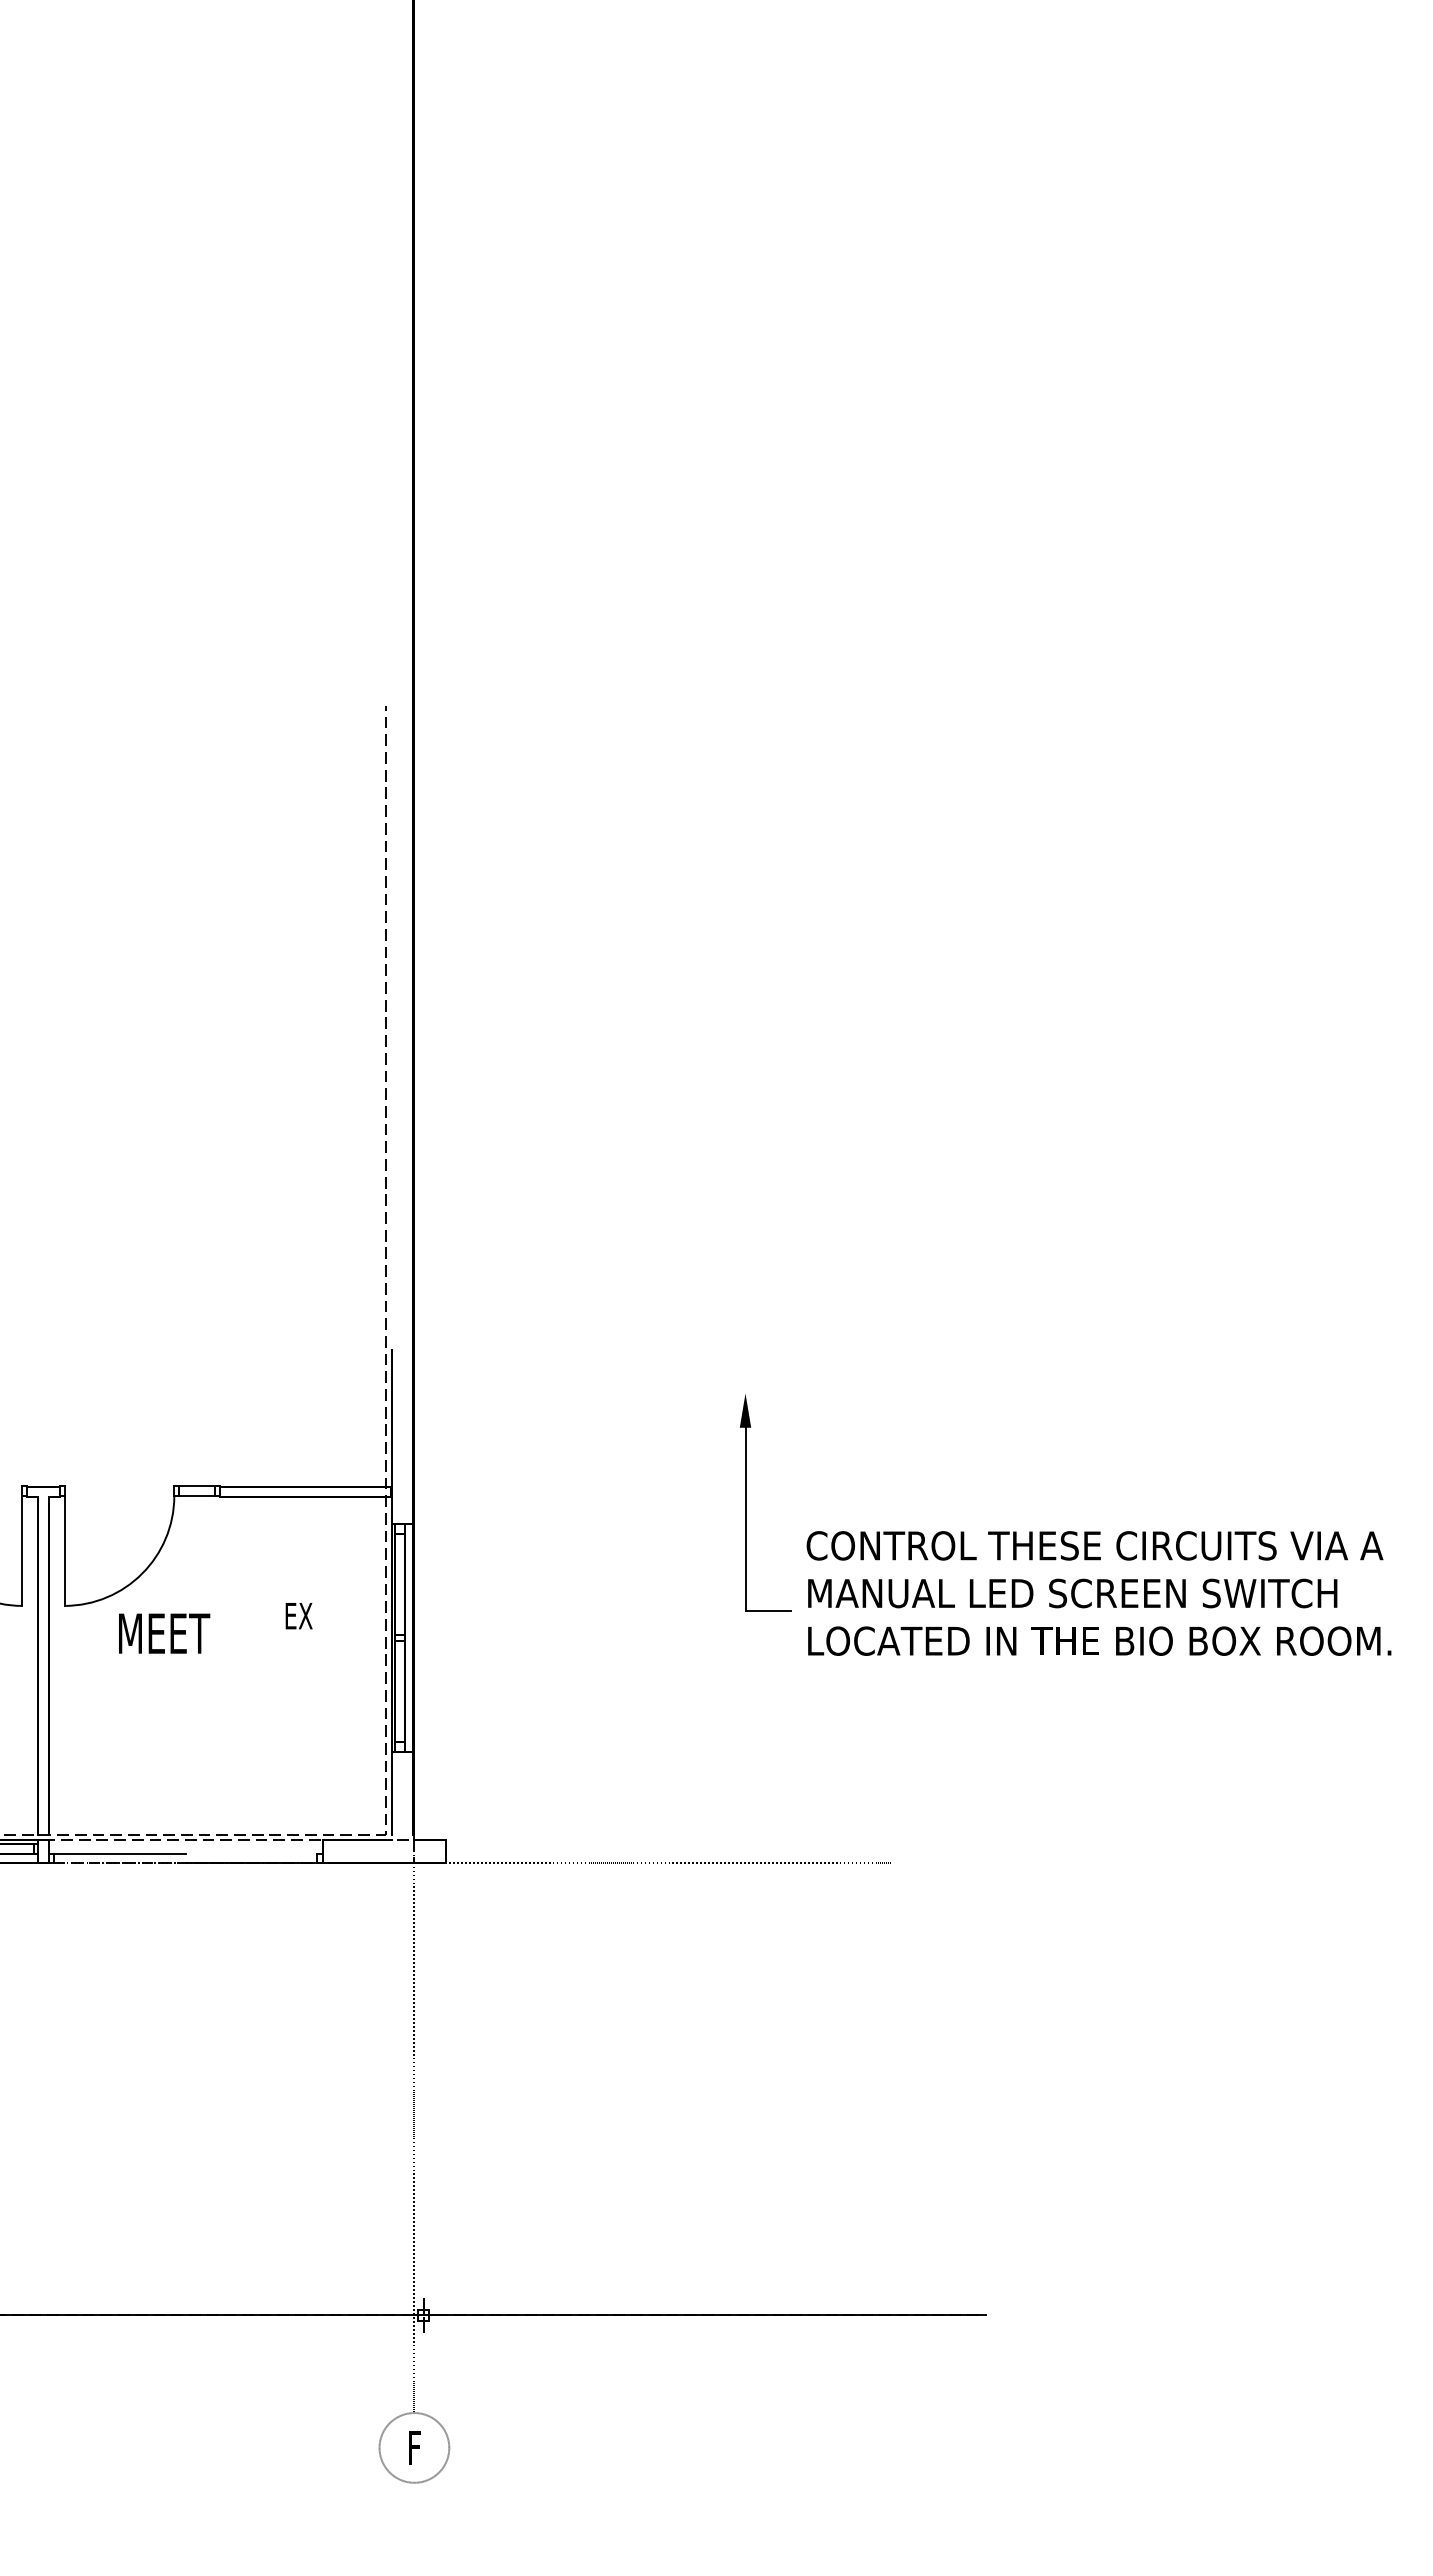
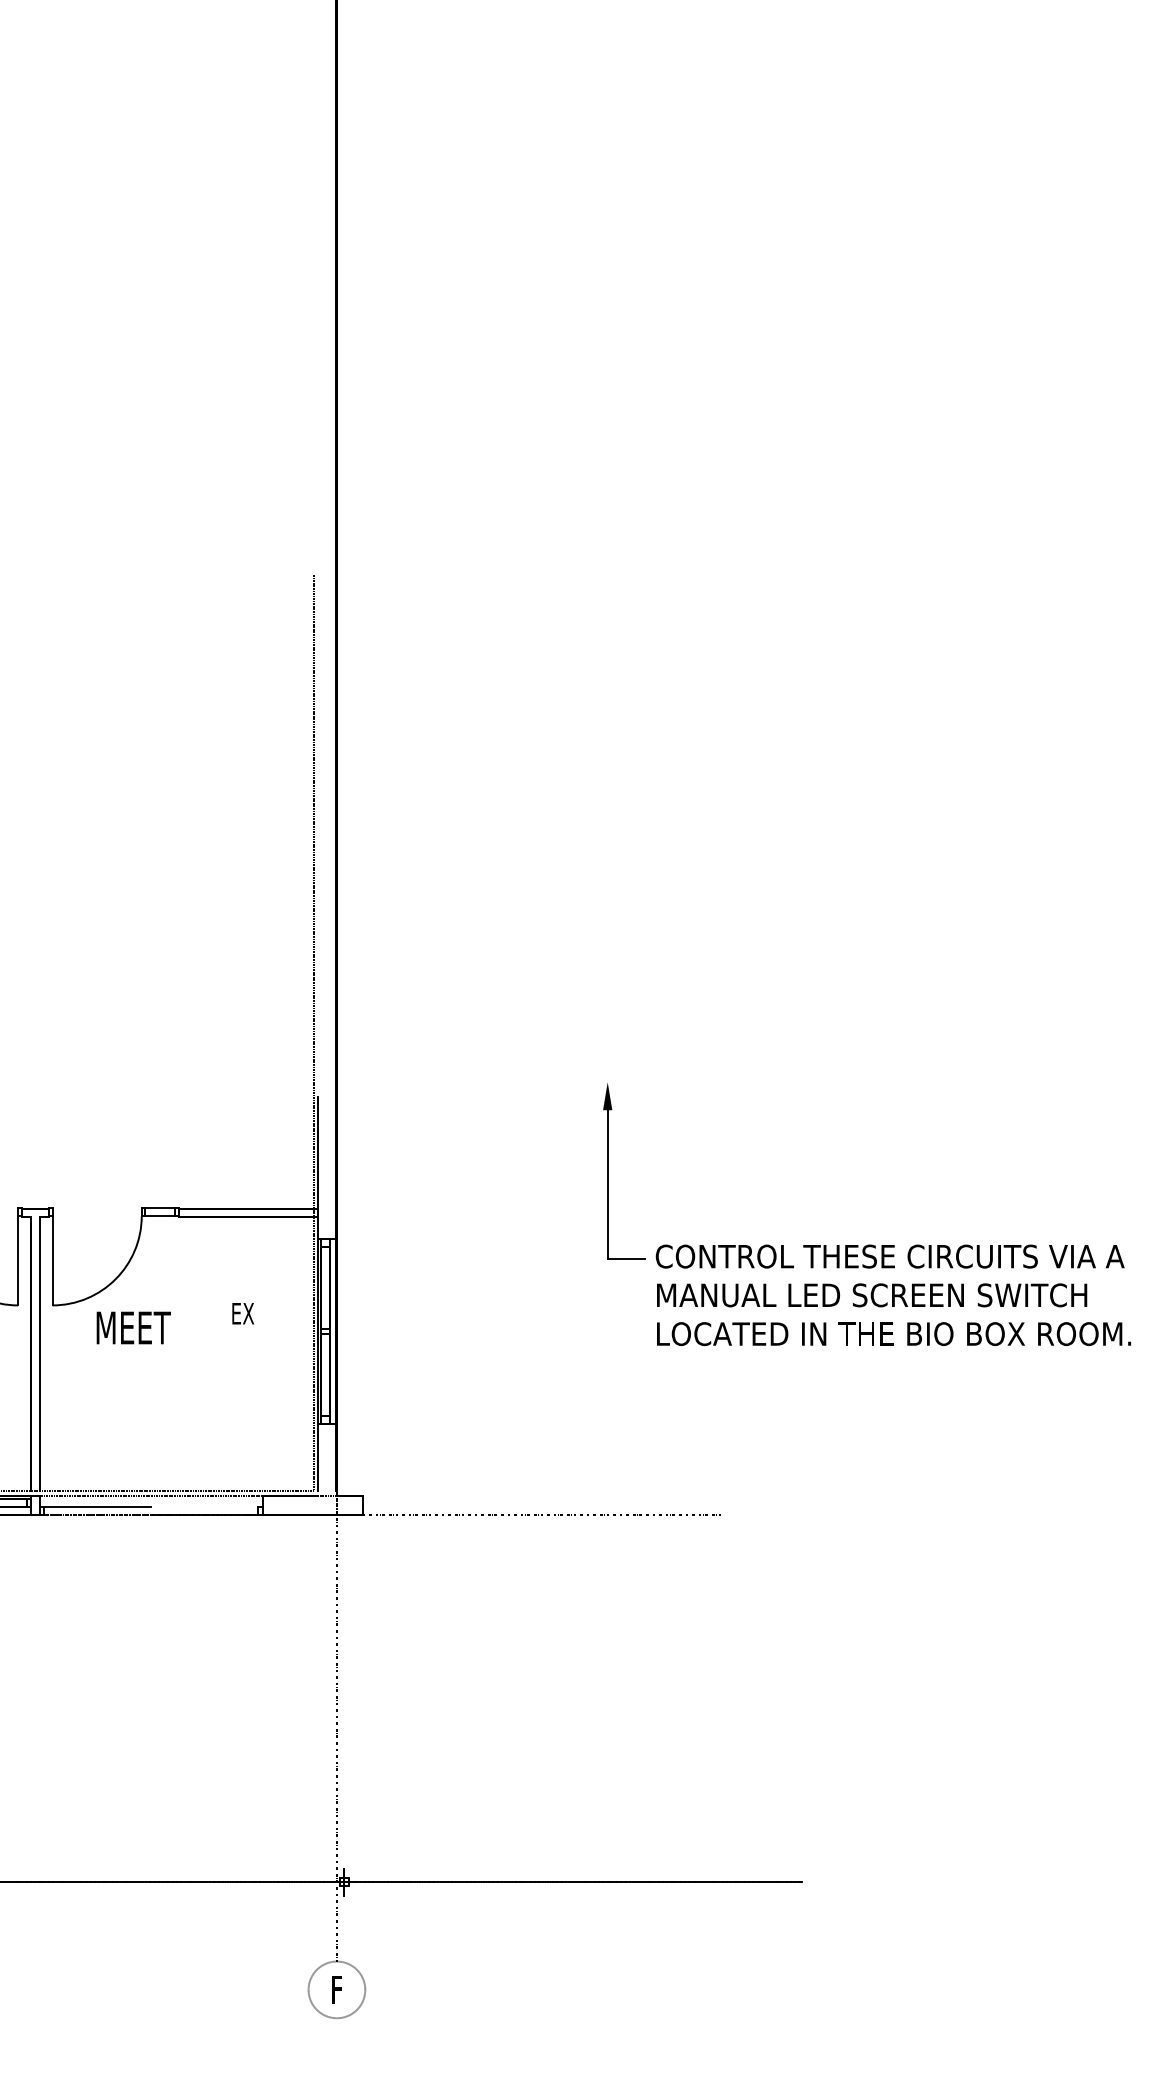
part: (746, 1502) -> (608, 1170), moved

